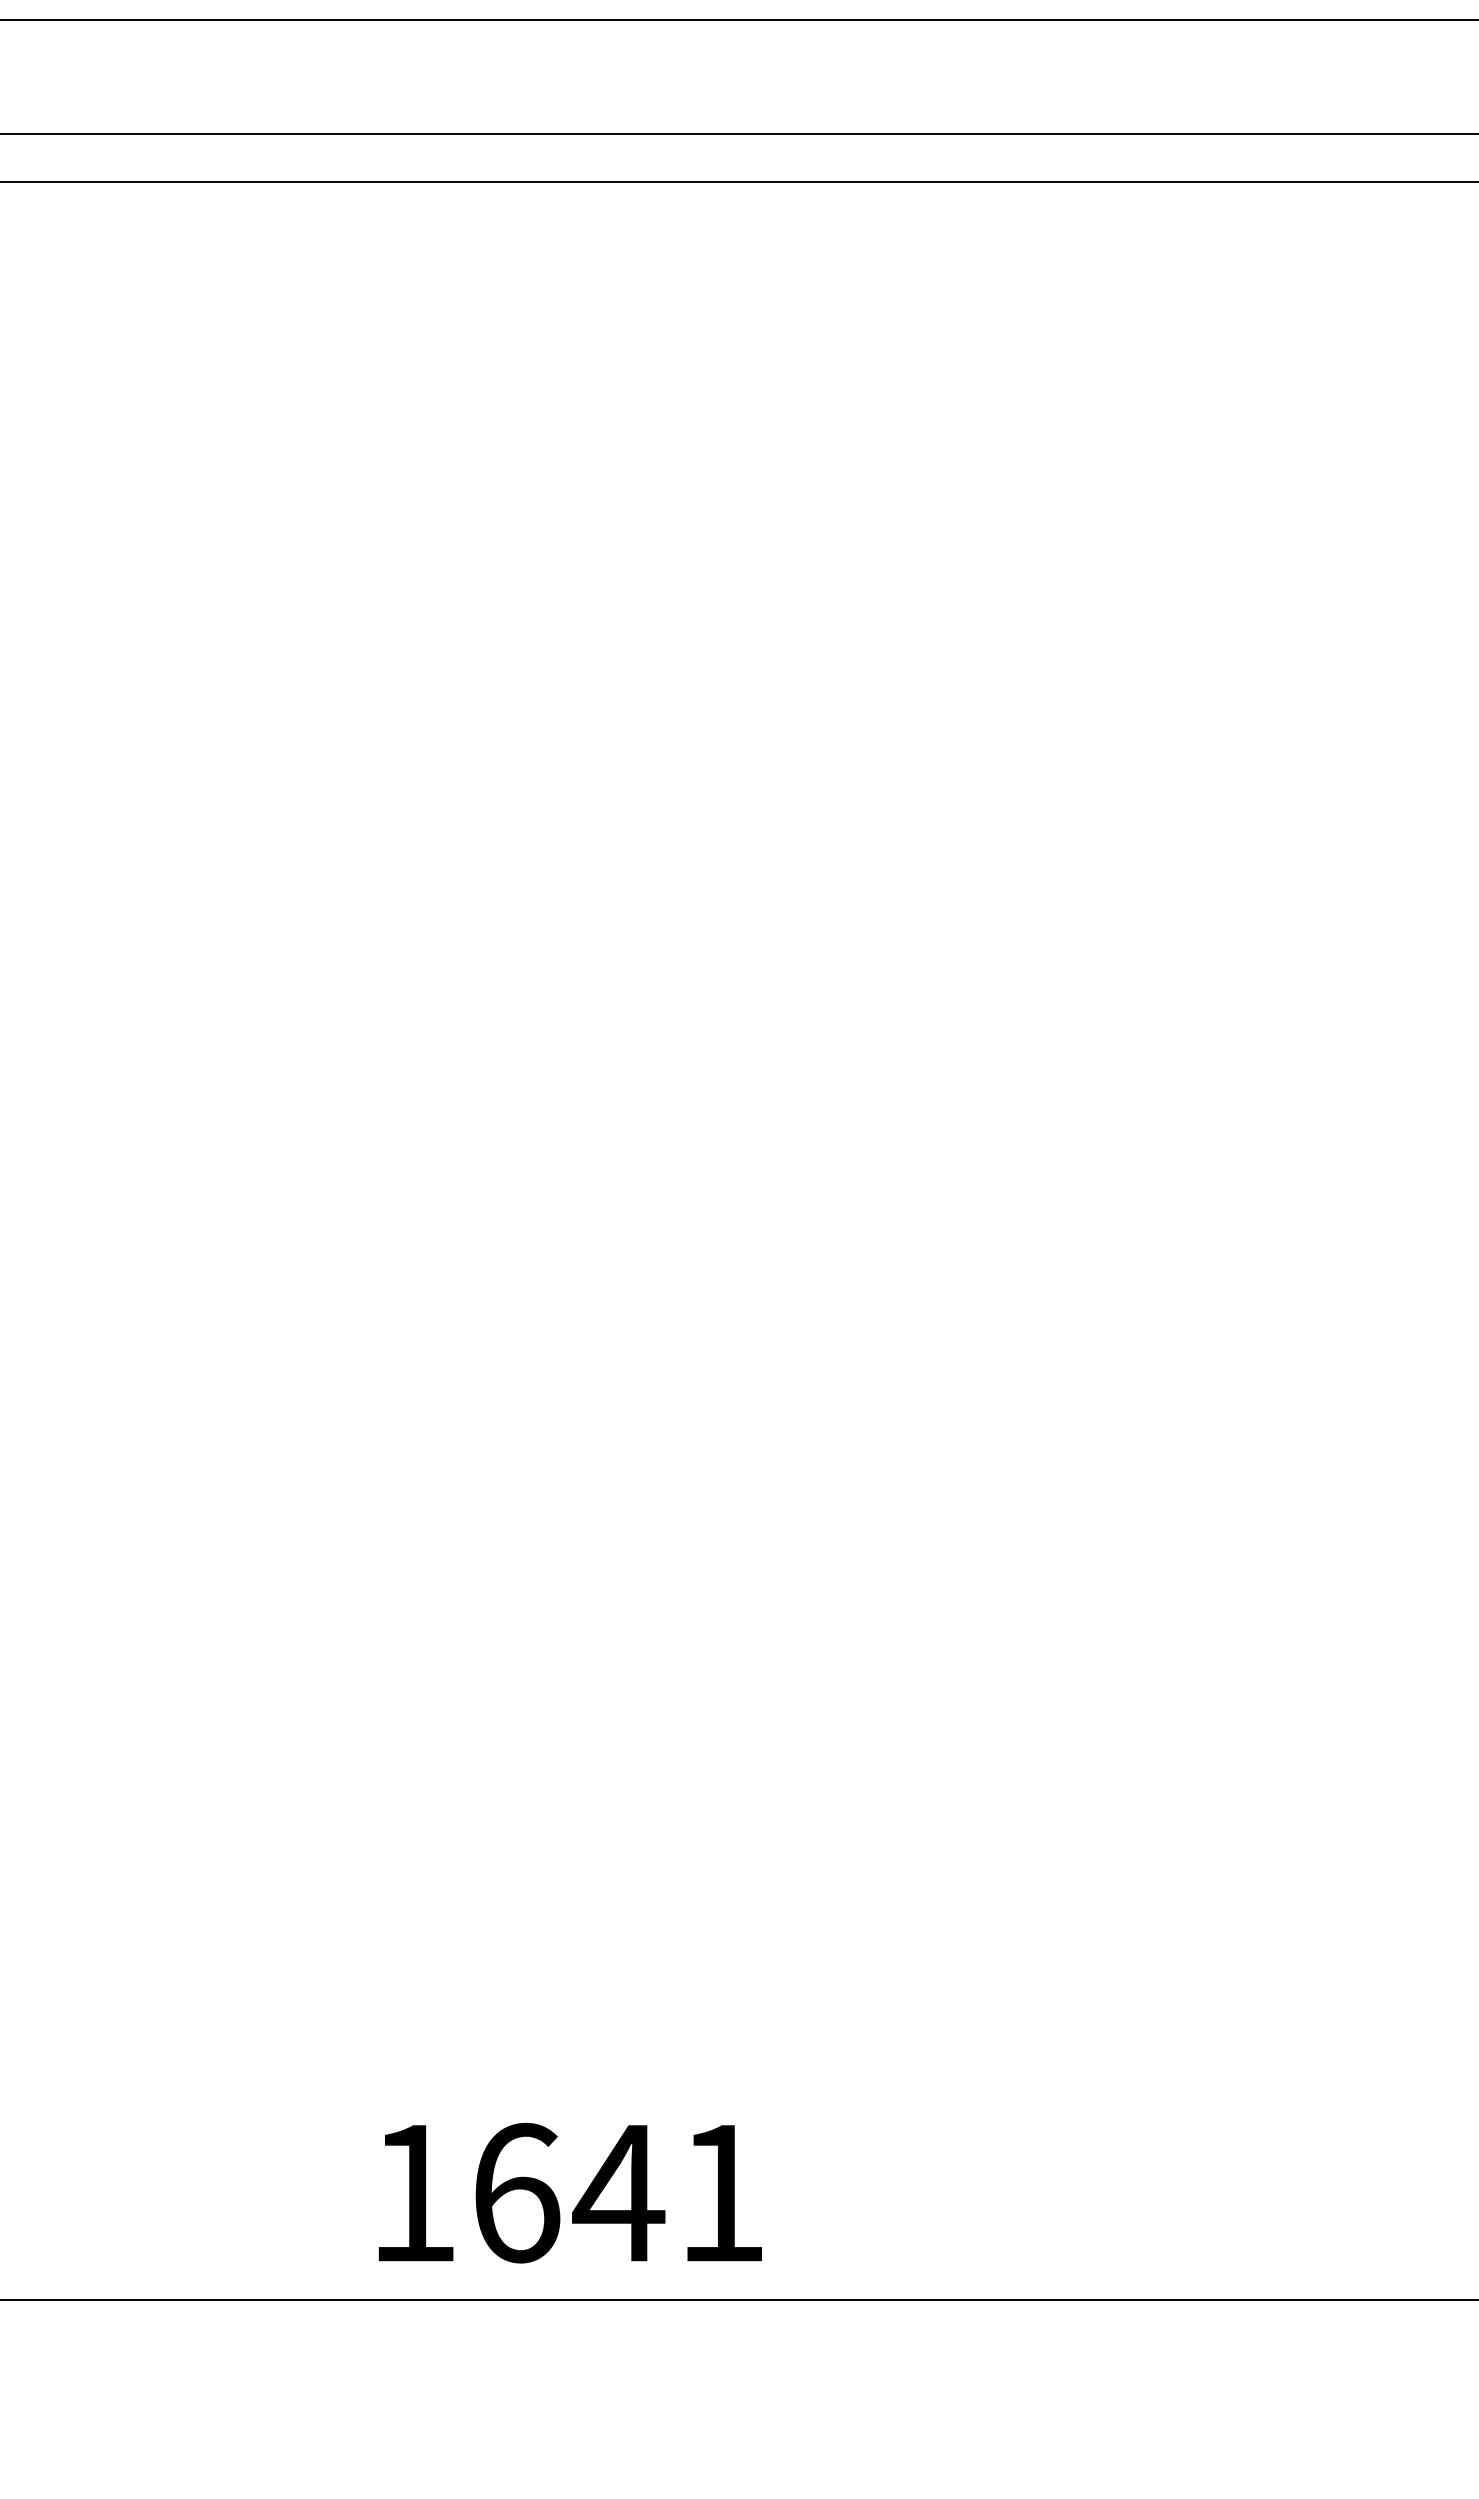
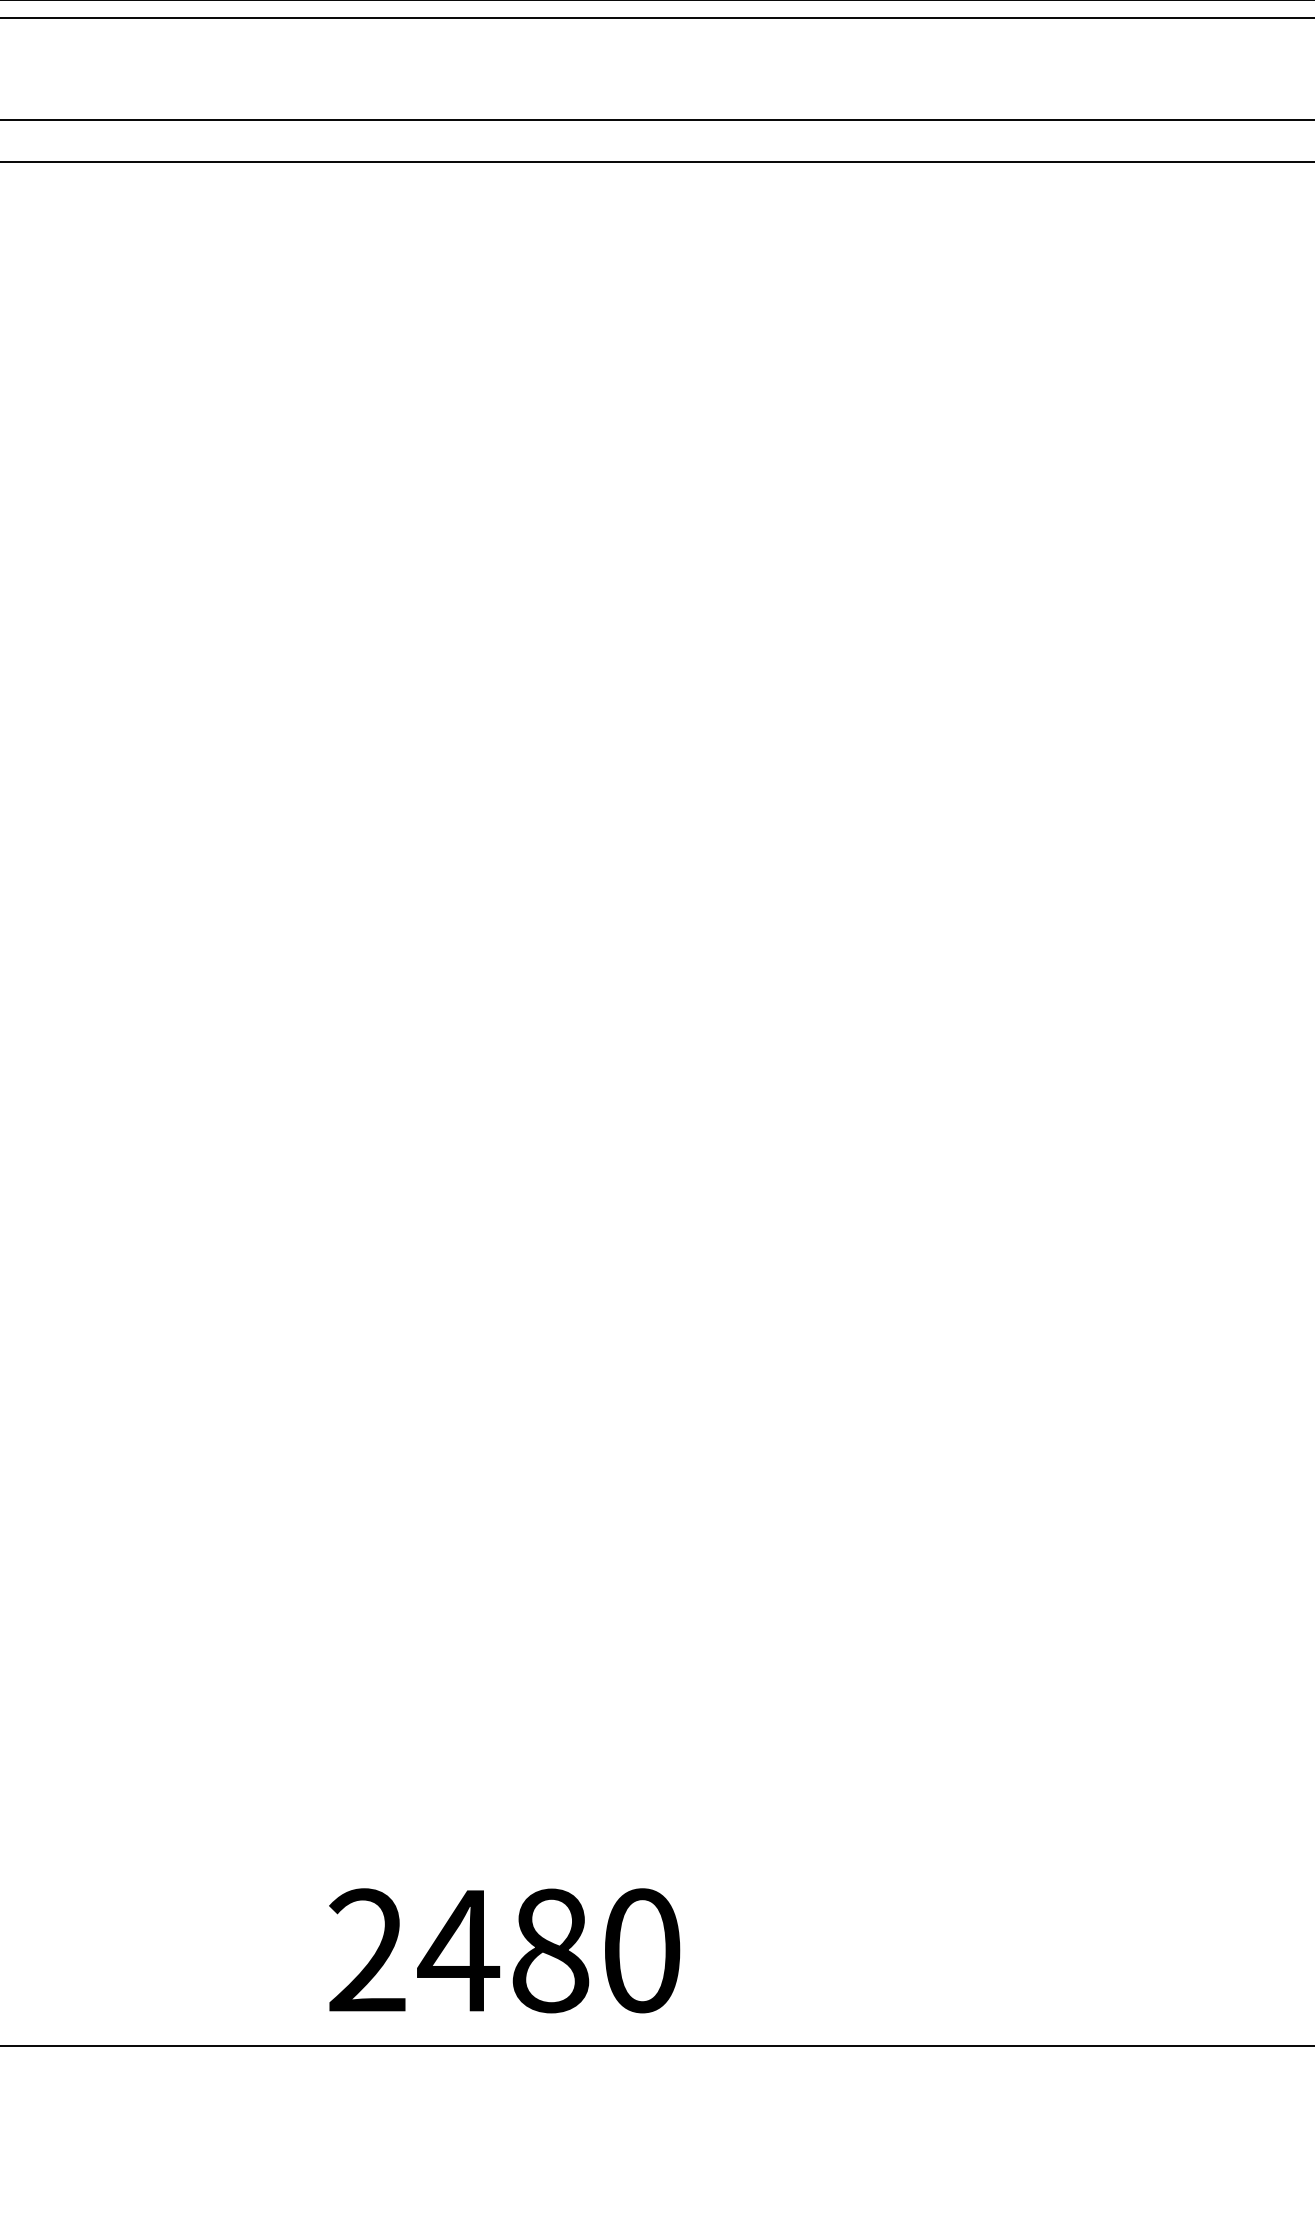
text: (567, 2192) -> (504, 1950), 1641 -> 2480

